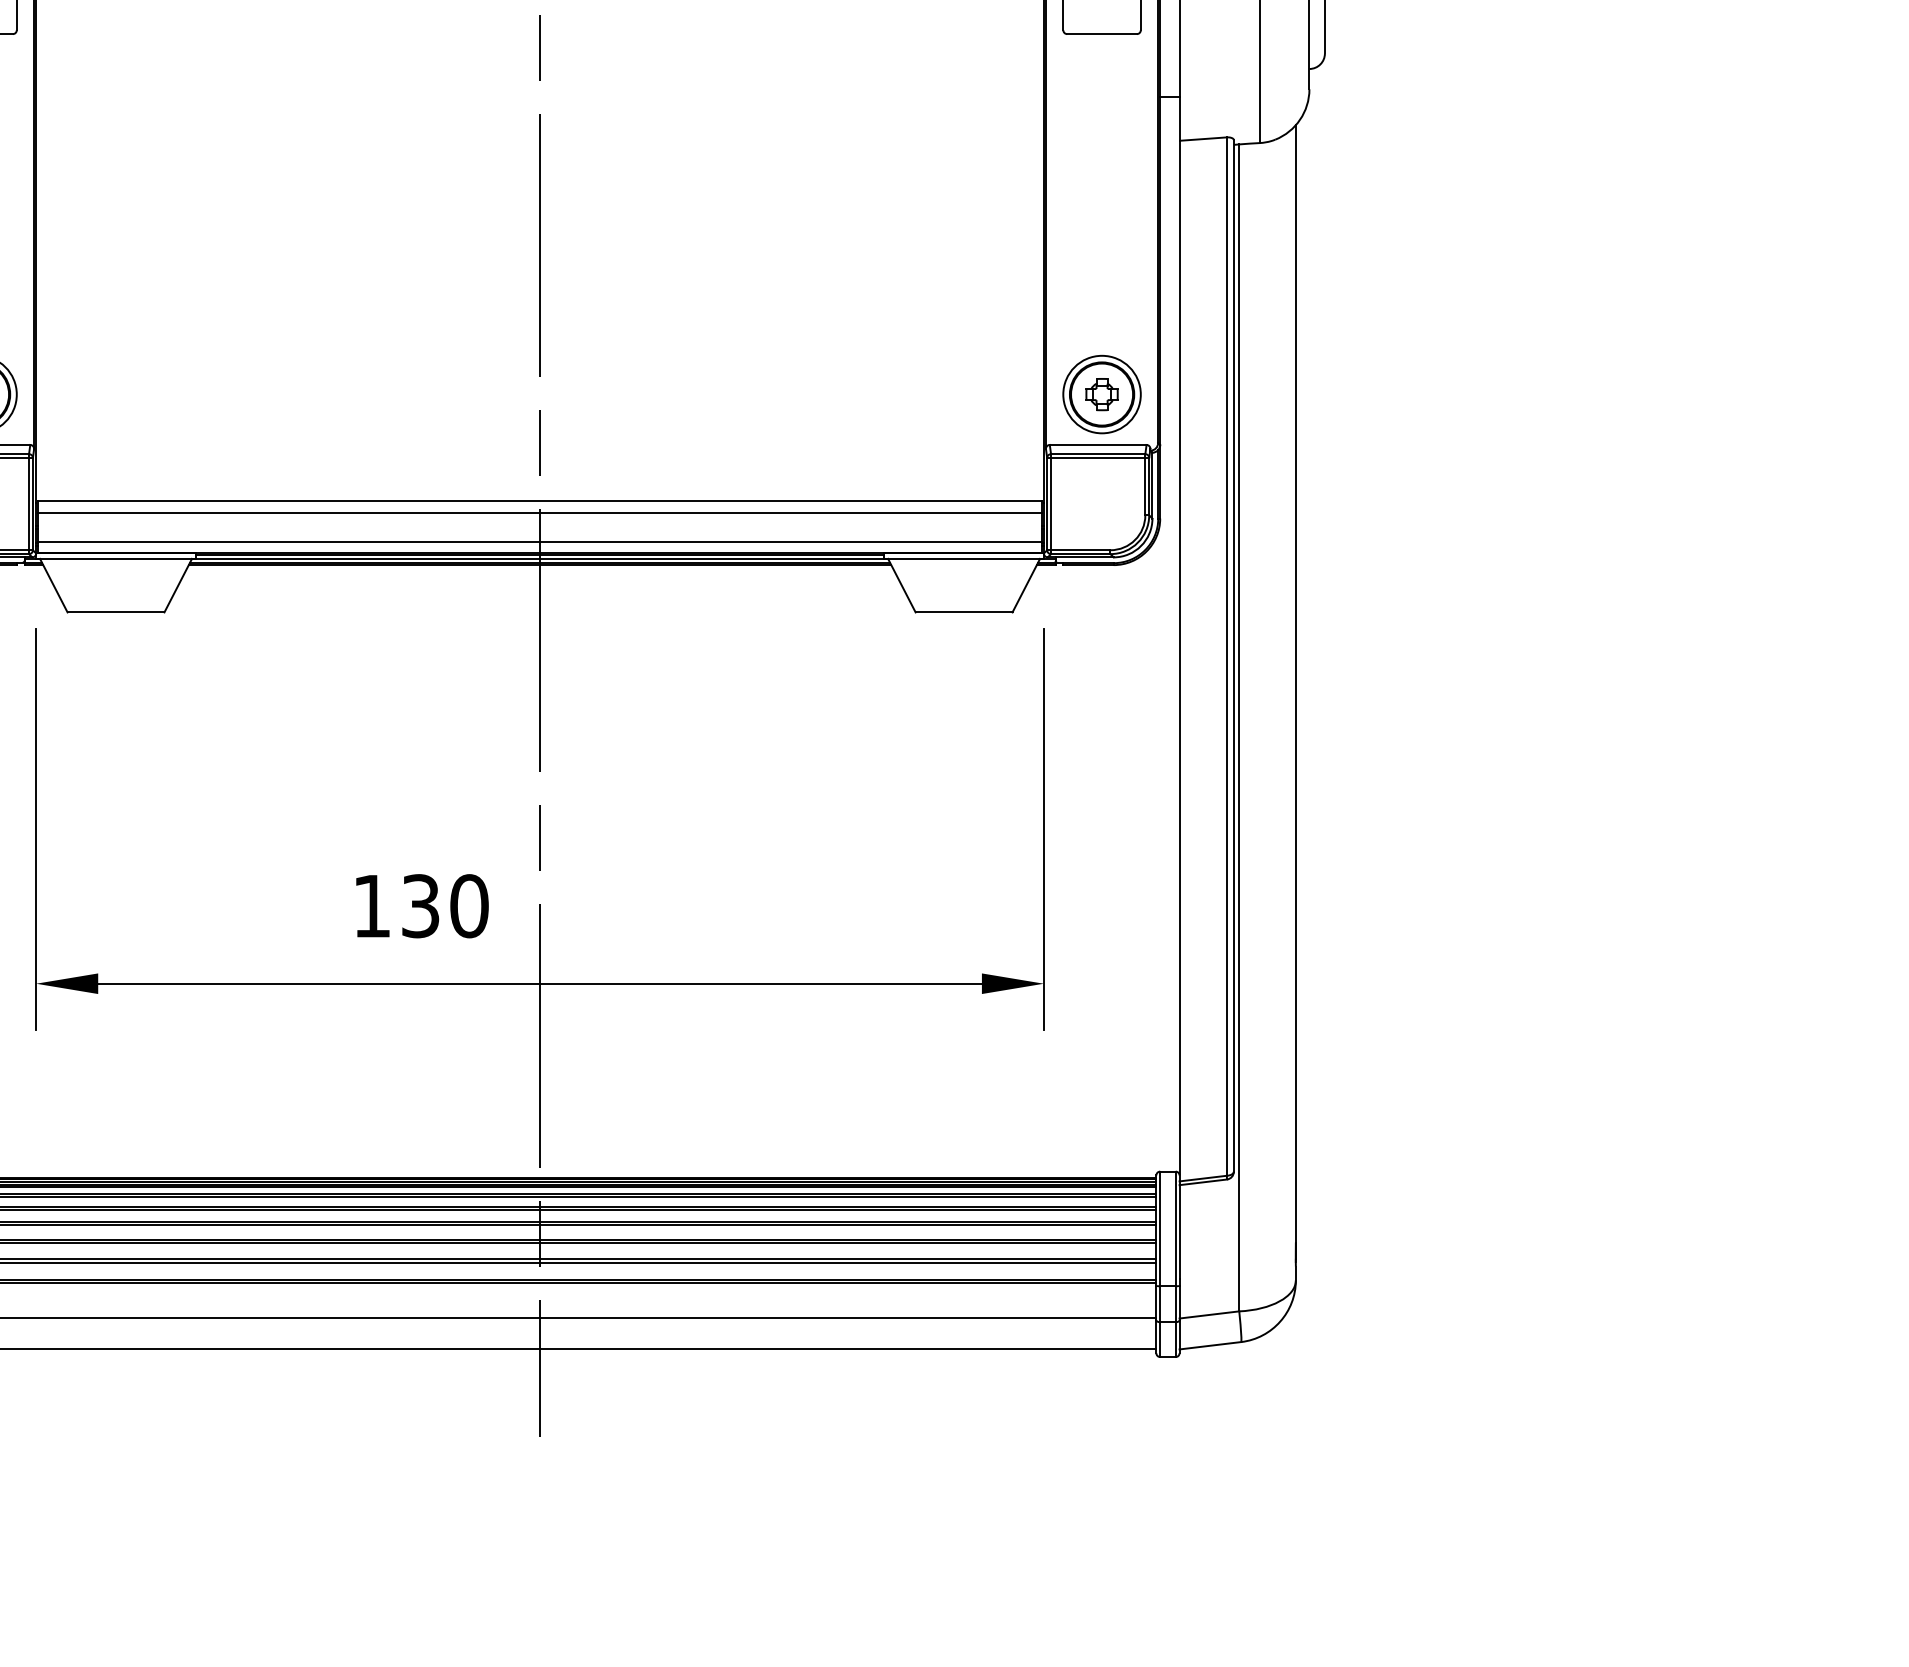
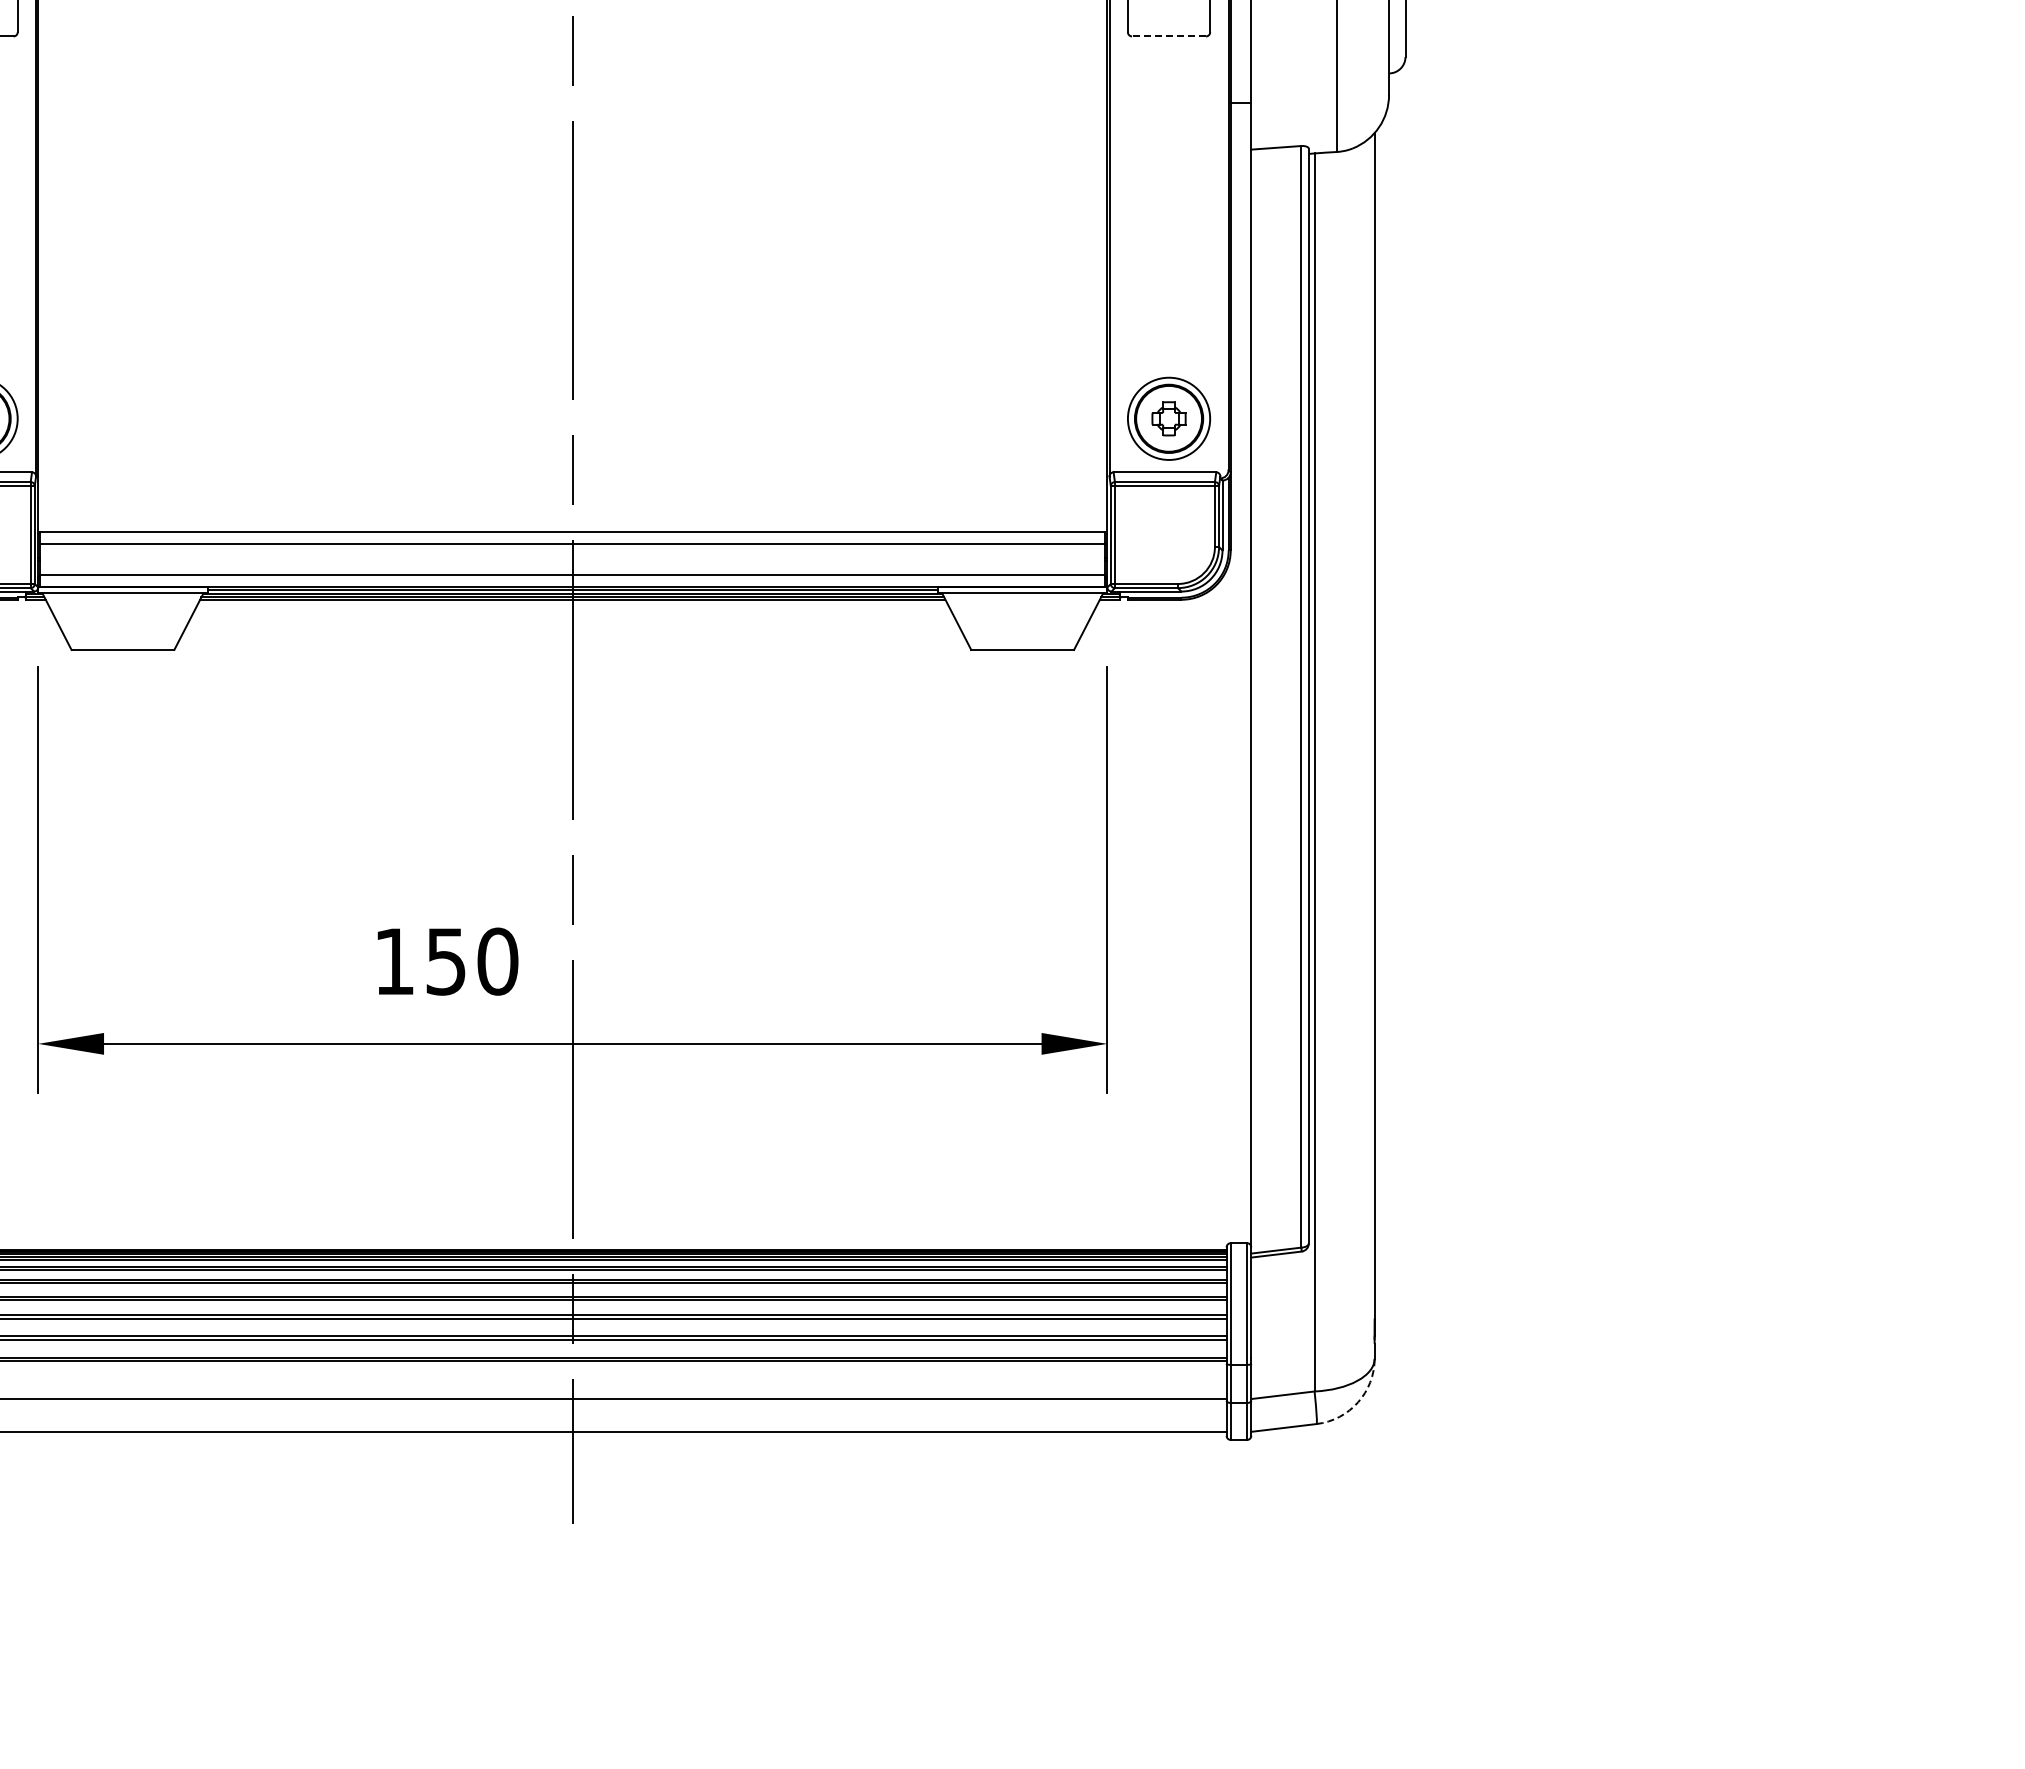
line: (1101, 34) -> (1168, 36), solid -> dashed
text: (420, 906) -> (446, 961), 130 -> 150
arc: (1280, 1321) -> (1358, 1402), solid -> dashed

